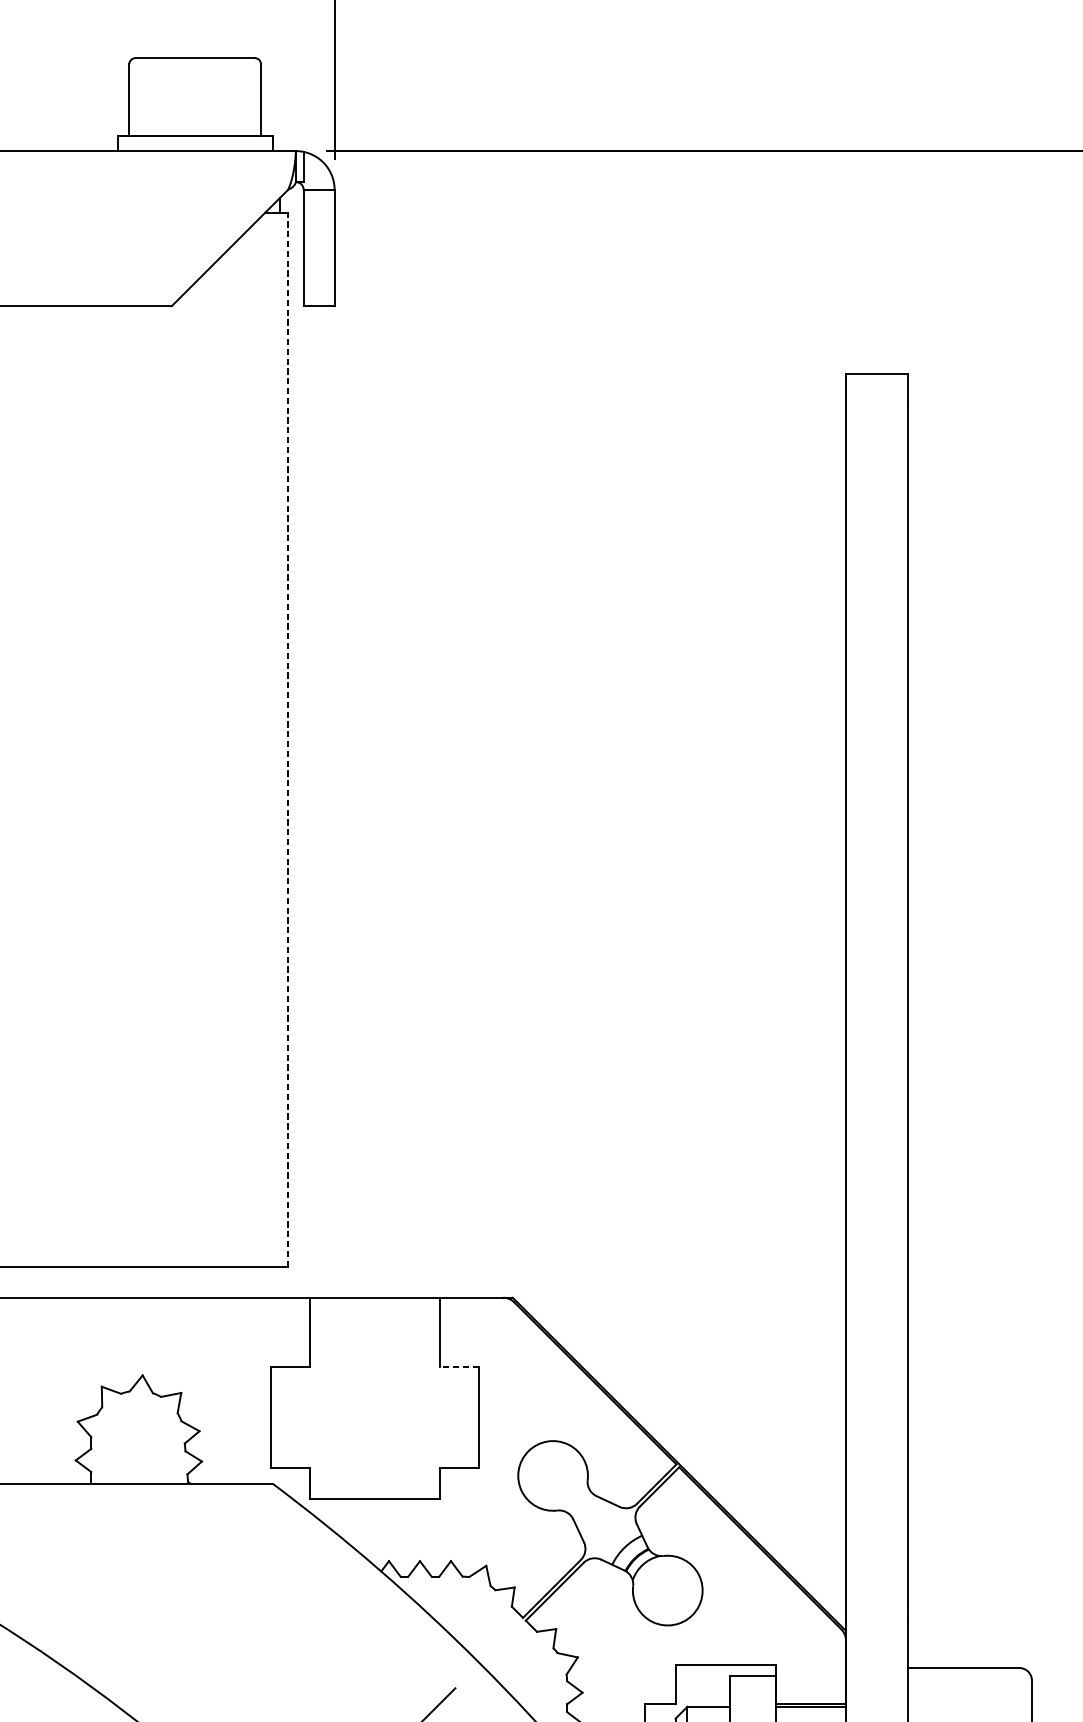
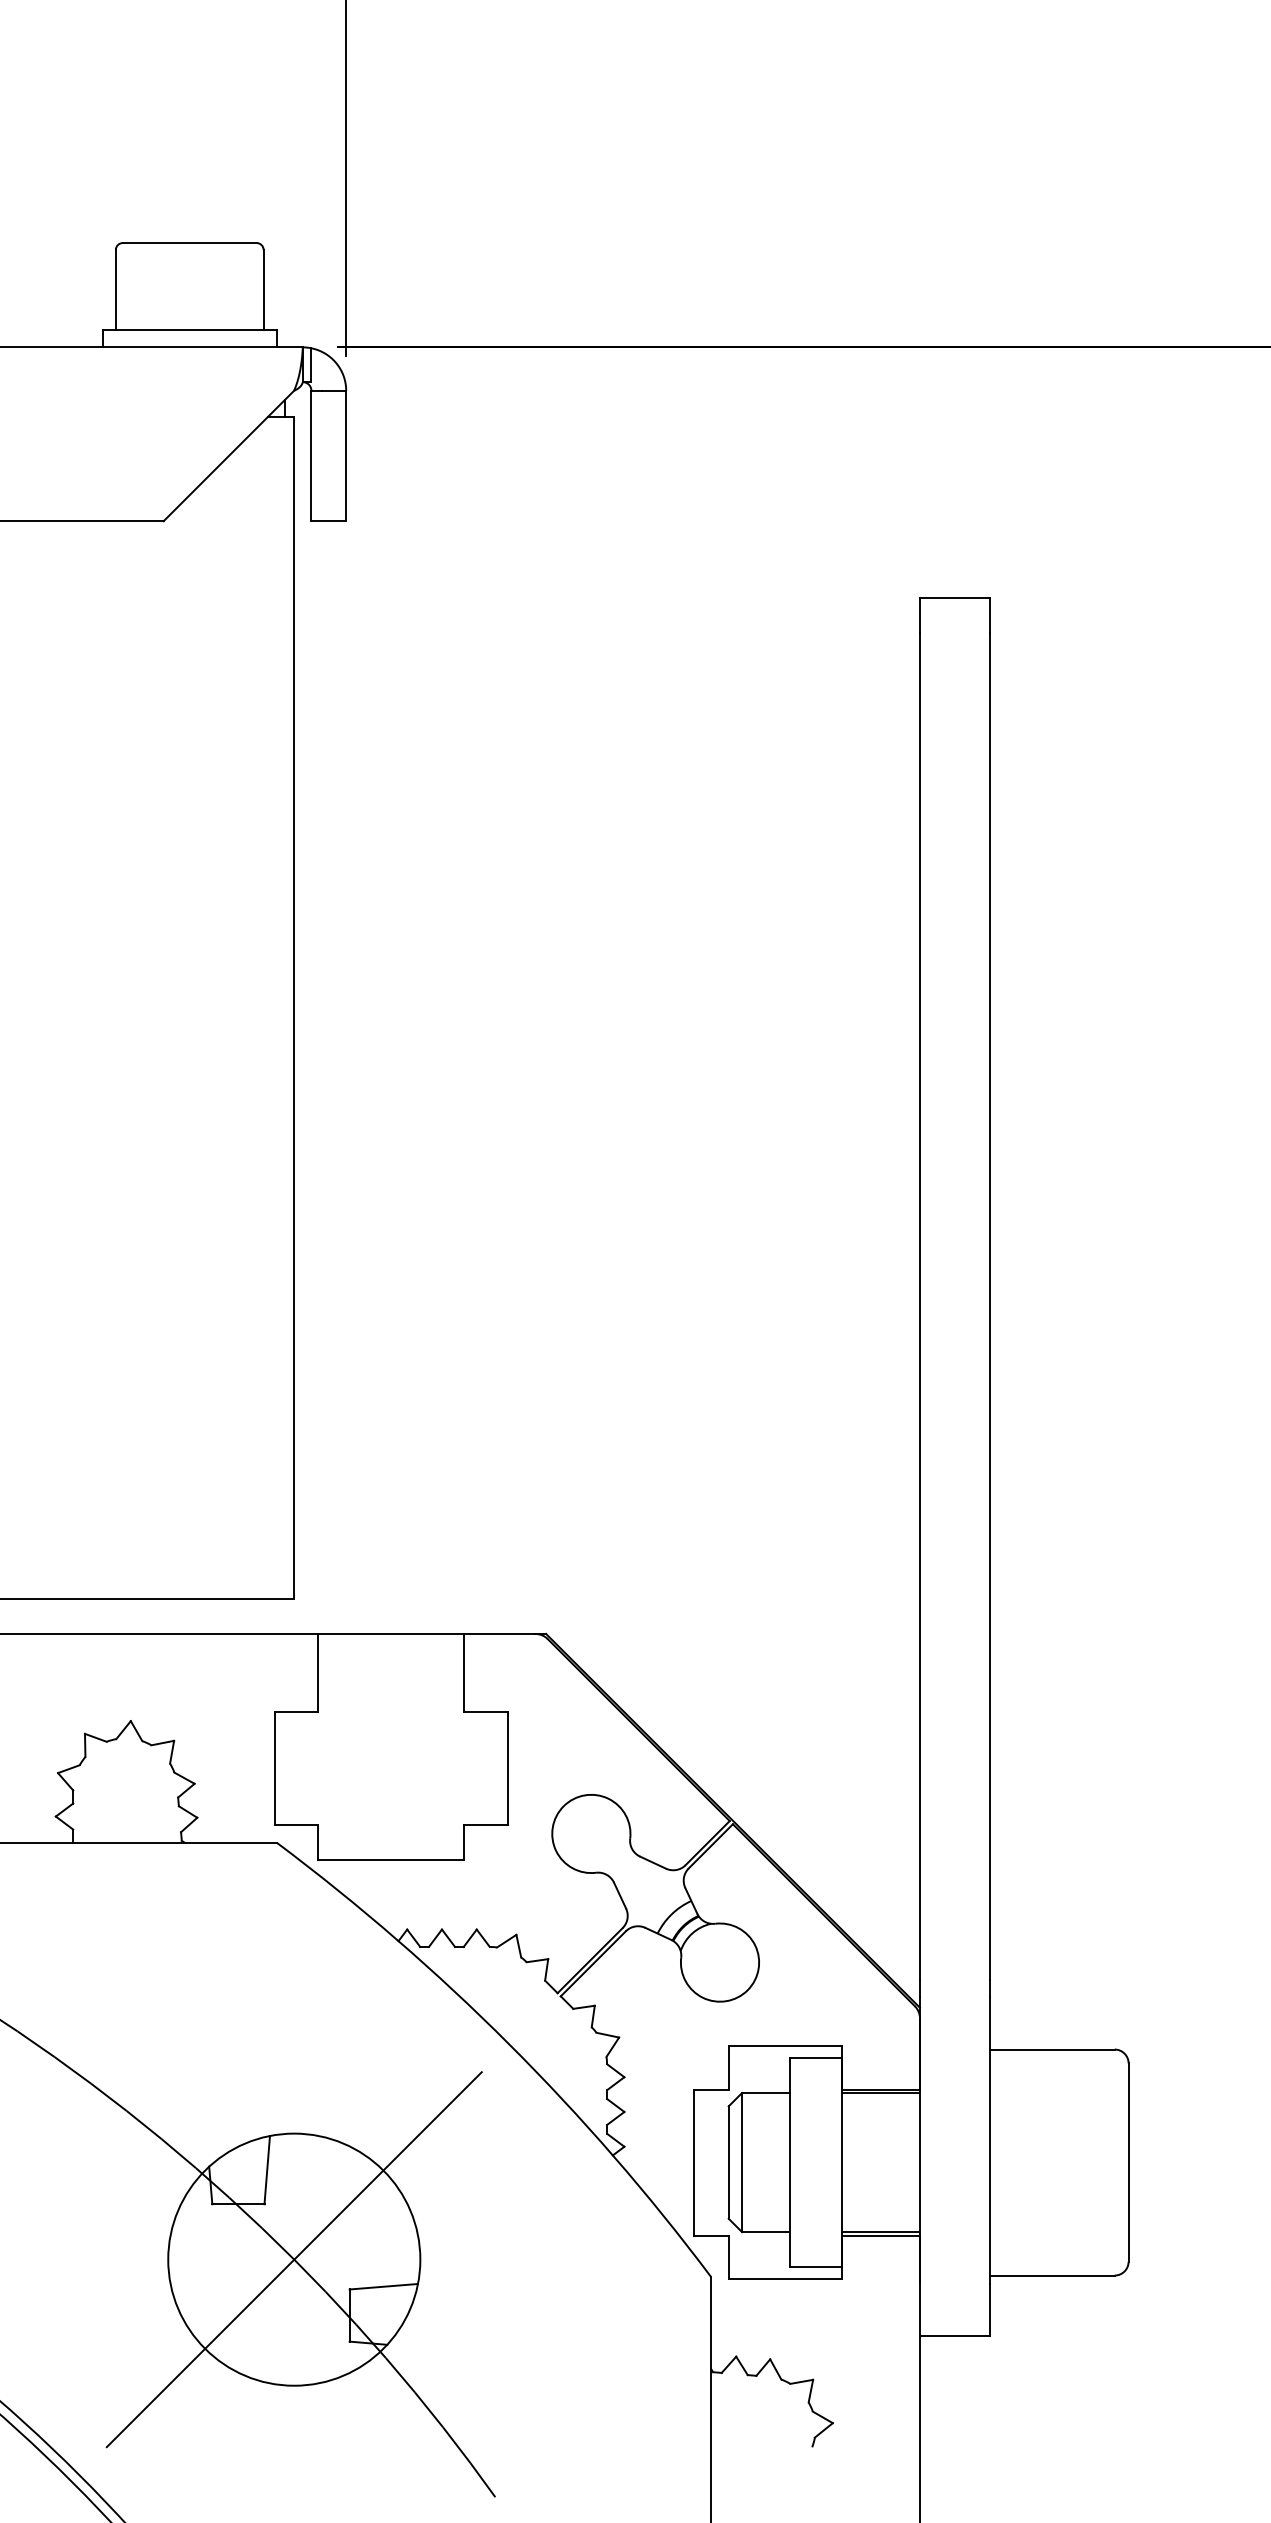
line: (288, 739) -> (294, 1007), dashed -> solid
line: (459, 1367) -> (486, 1712), dashed -> solid

